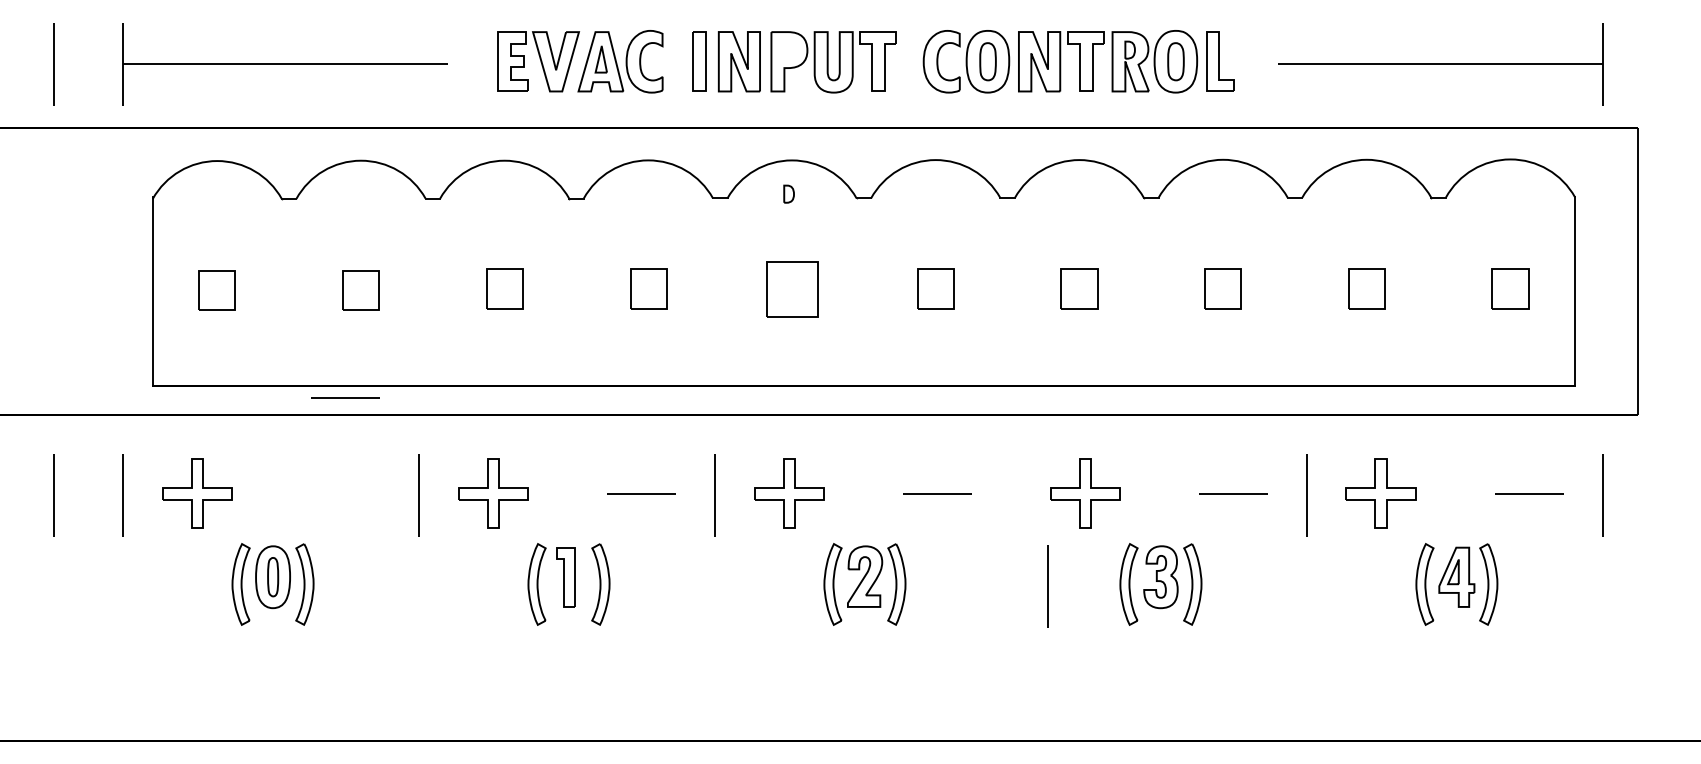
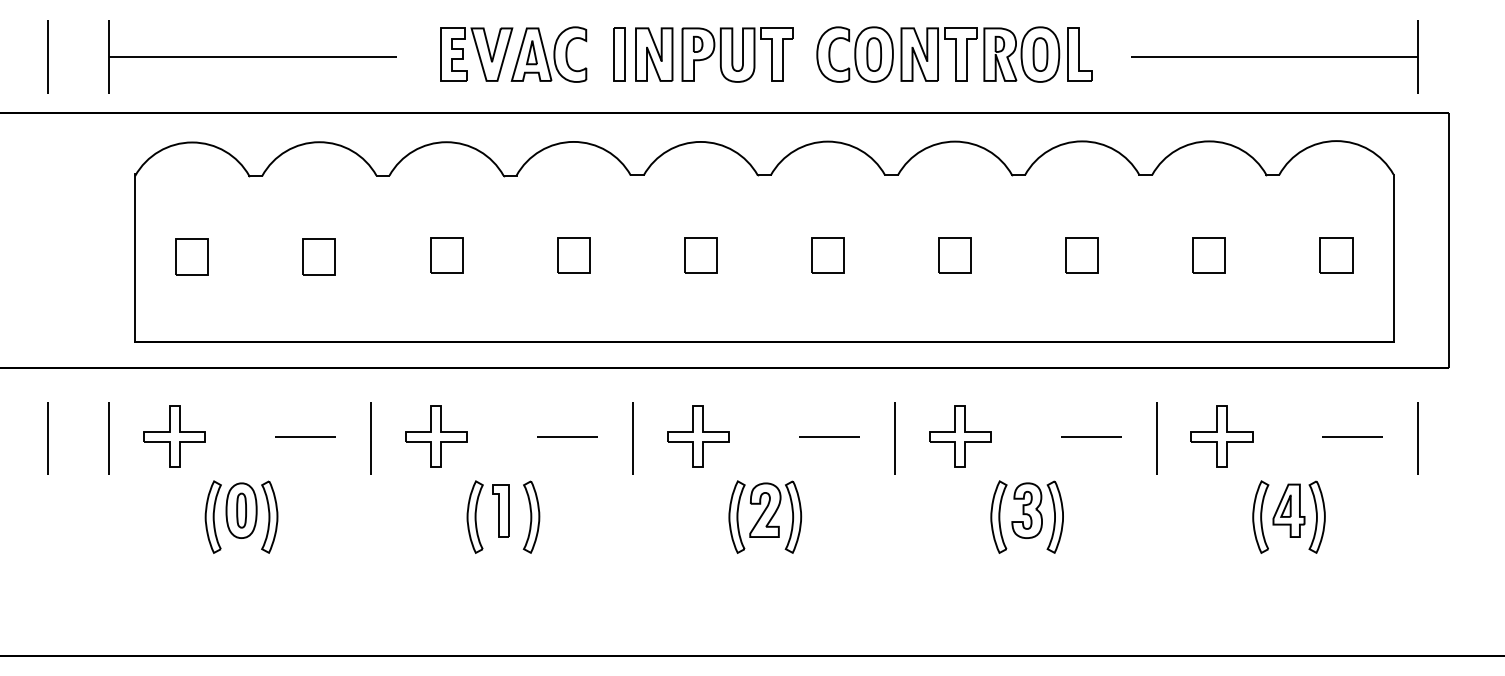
part: (788, 193) -> (697, 43), moved
part: (791, 288) -> (700, 255), size x0.71
line: (345, 397) -> (305, 436), moved
line: (1047, 586) -> (894, 438), moved

